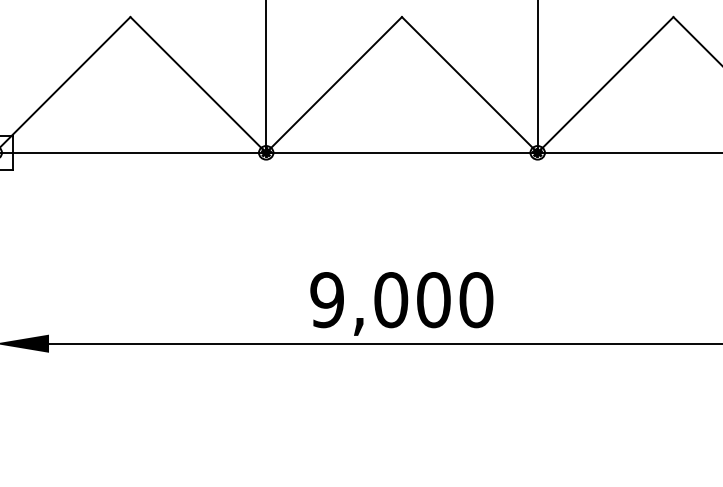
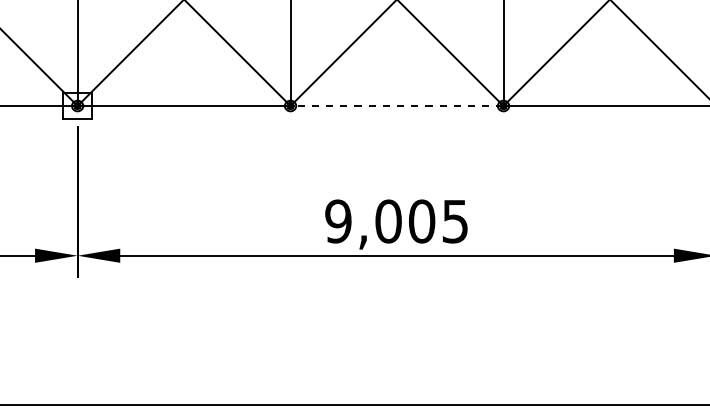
line: (401, 153) -> (396, 106), solid -> dashed
text: (476, 300) -> (455, 221), 9,000 -> 9,005

